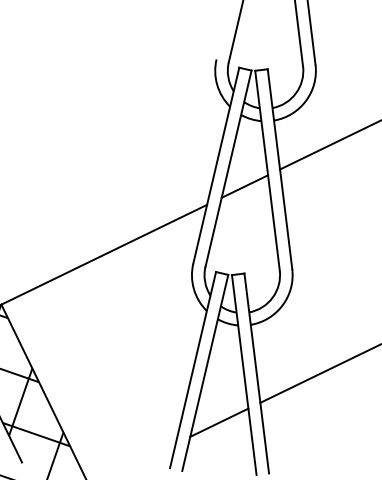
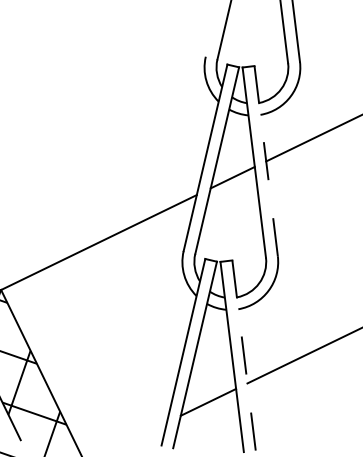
line: (280, 169) -> (266, 161), solid -> dashed
line: (257, 373) -> (244, 355), solid -> dashed

